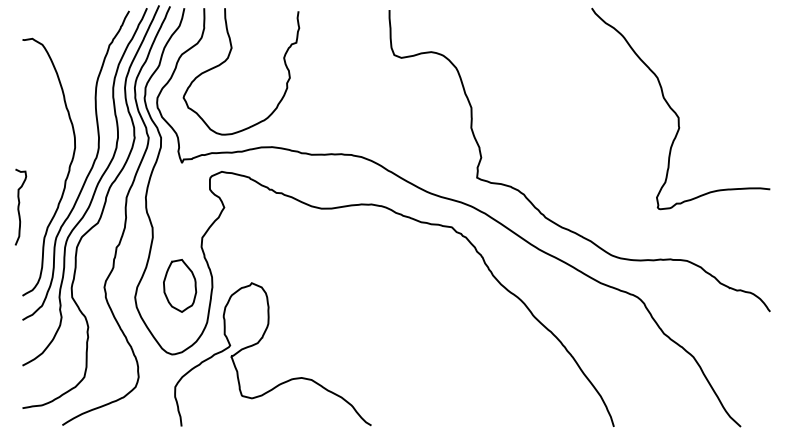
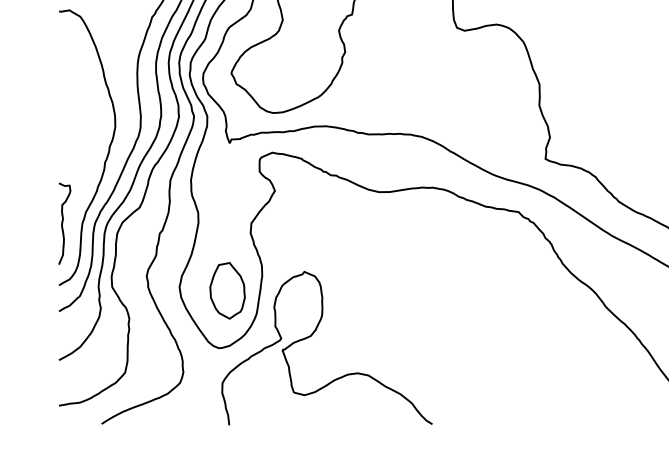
curve: (19, 206) -> (63, 222), moved
part: (180, 285) -> (228, 290), moved

